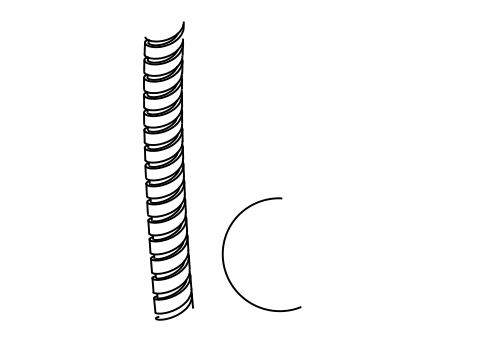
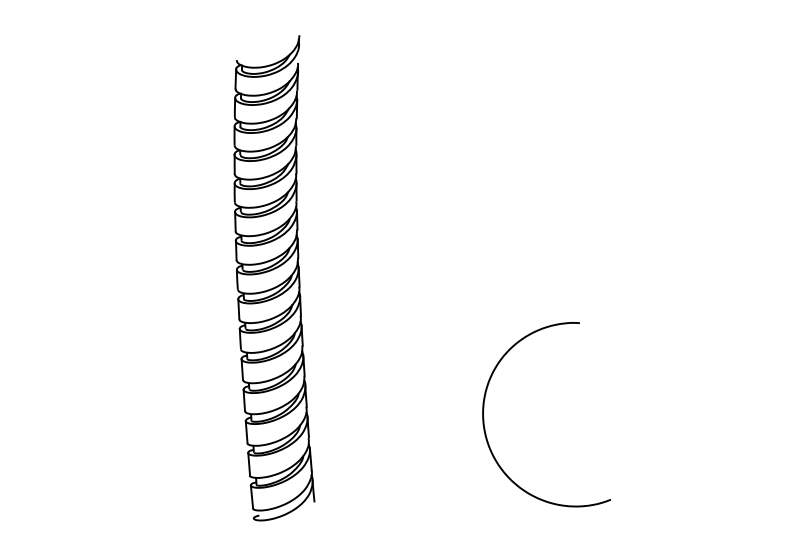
curve: (224, 261) -> (485, 425), moved

